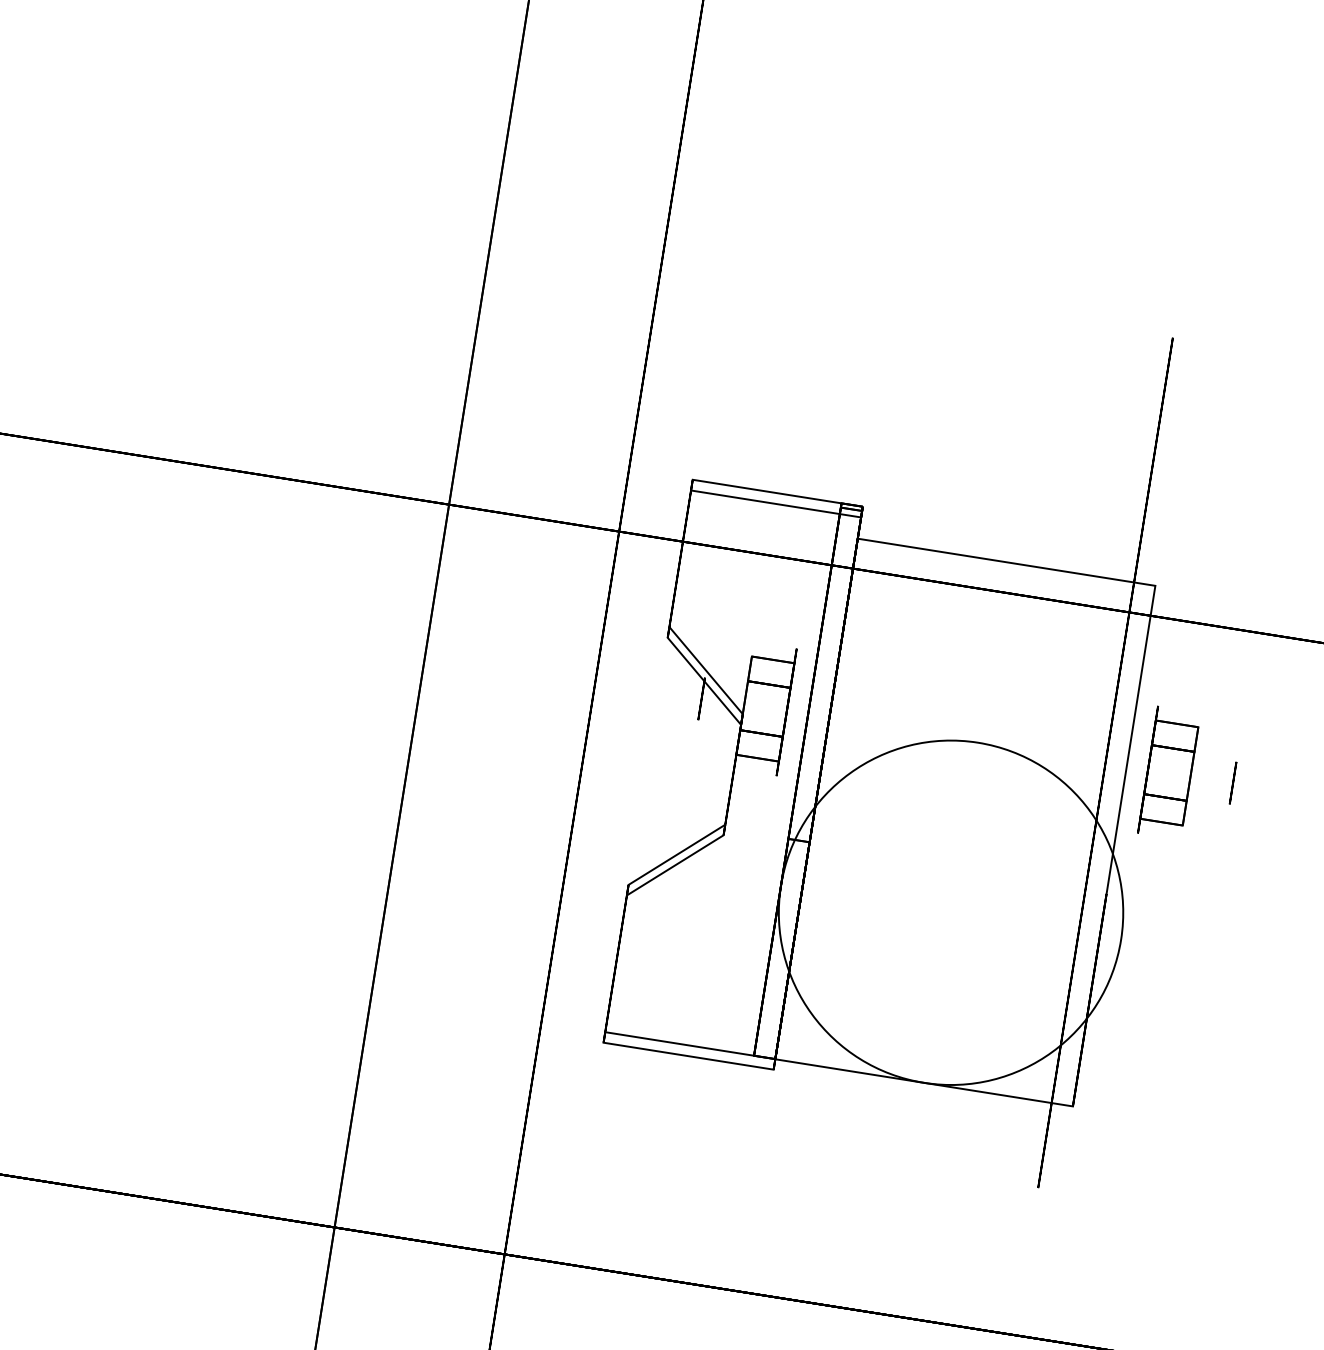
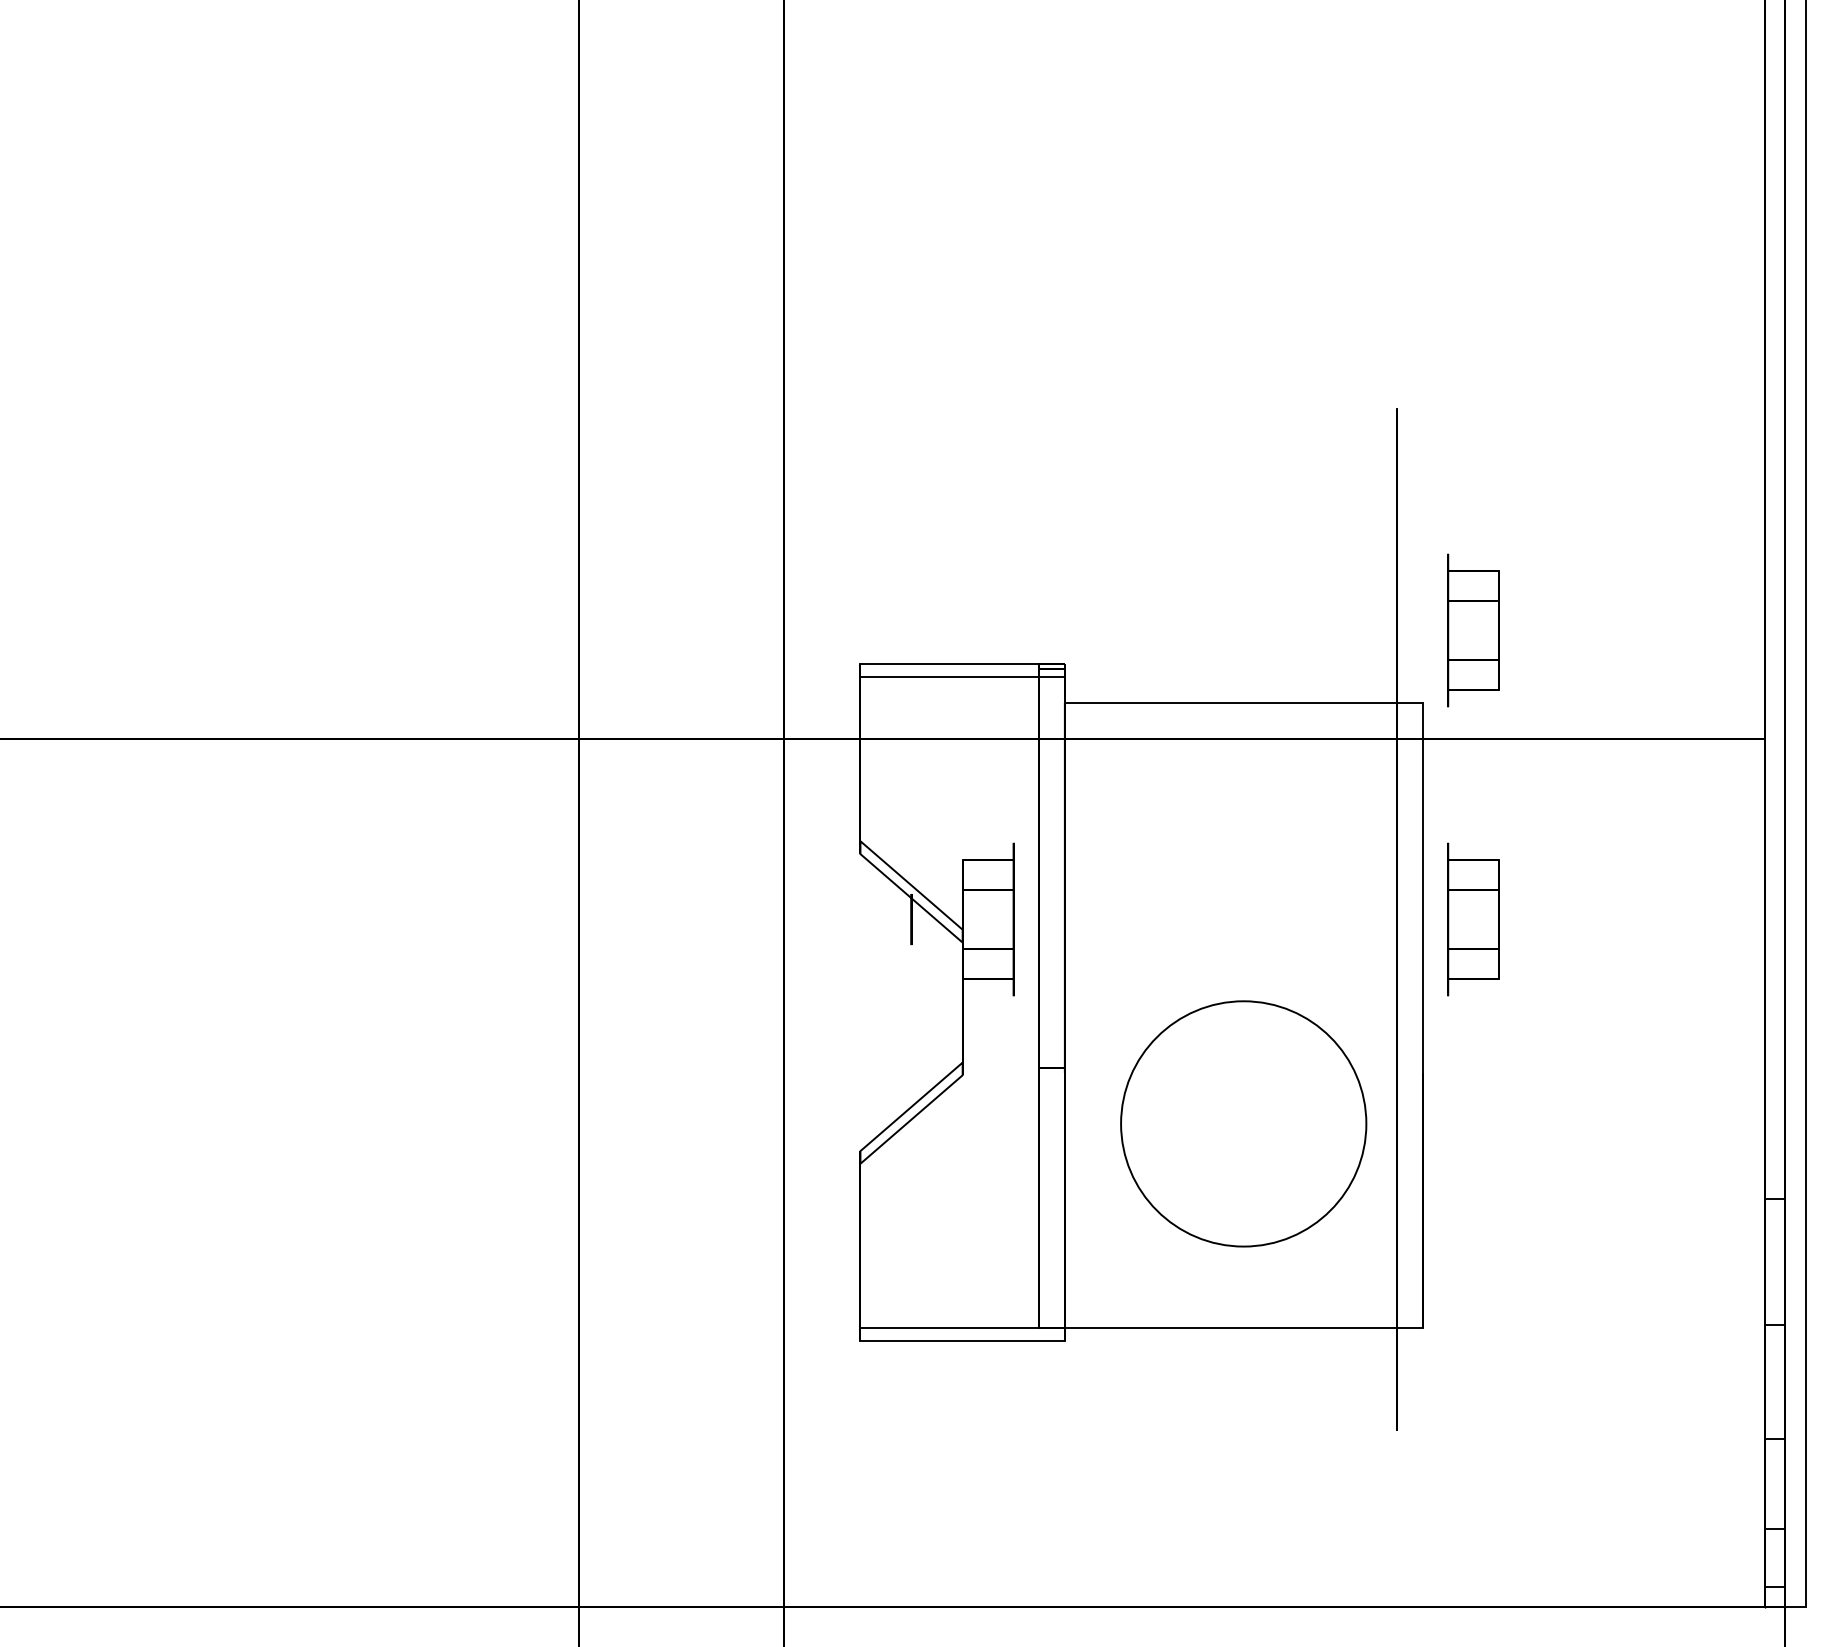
part: (1207, 532) -> (1473, 630), added
circle: (1233, 783) -> (1550, 919), removed
circle: (950, 912) -> (1243, 1123), size x0.6

